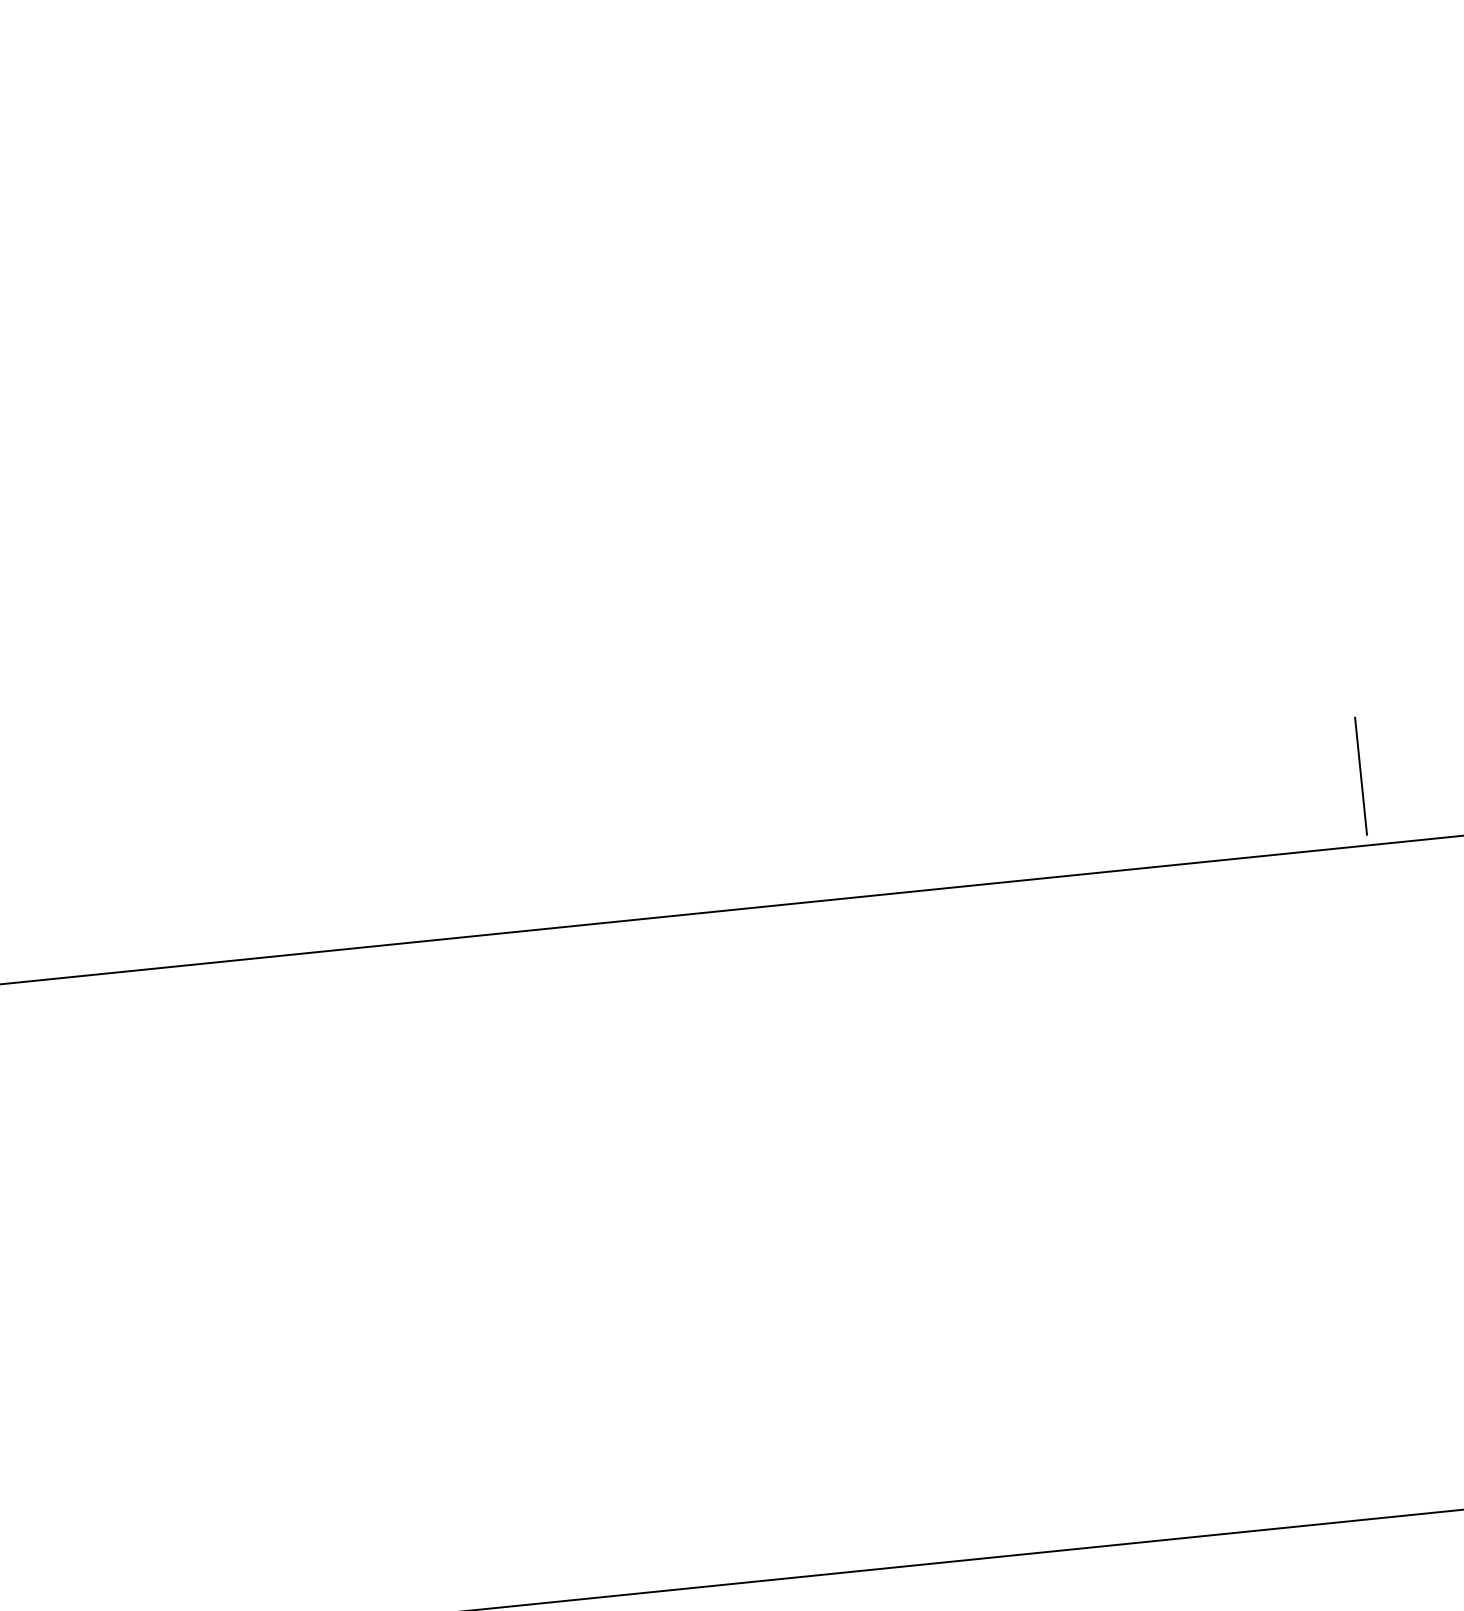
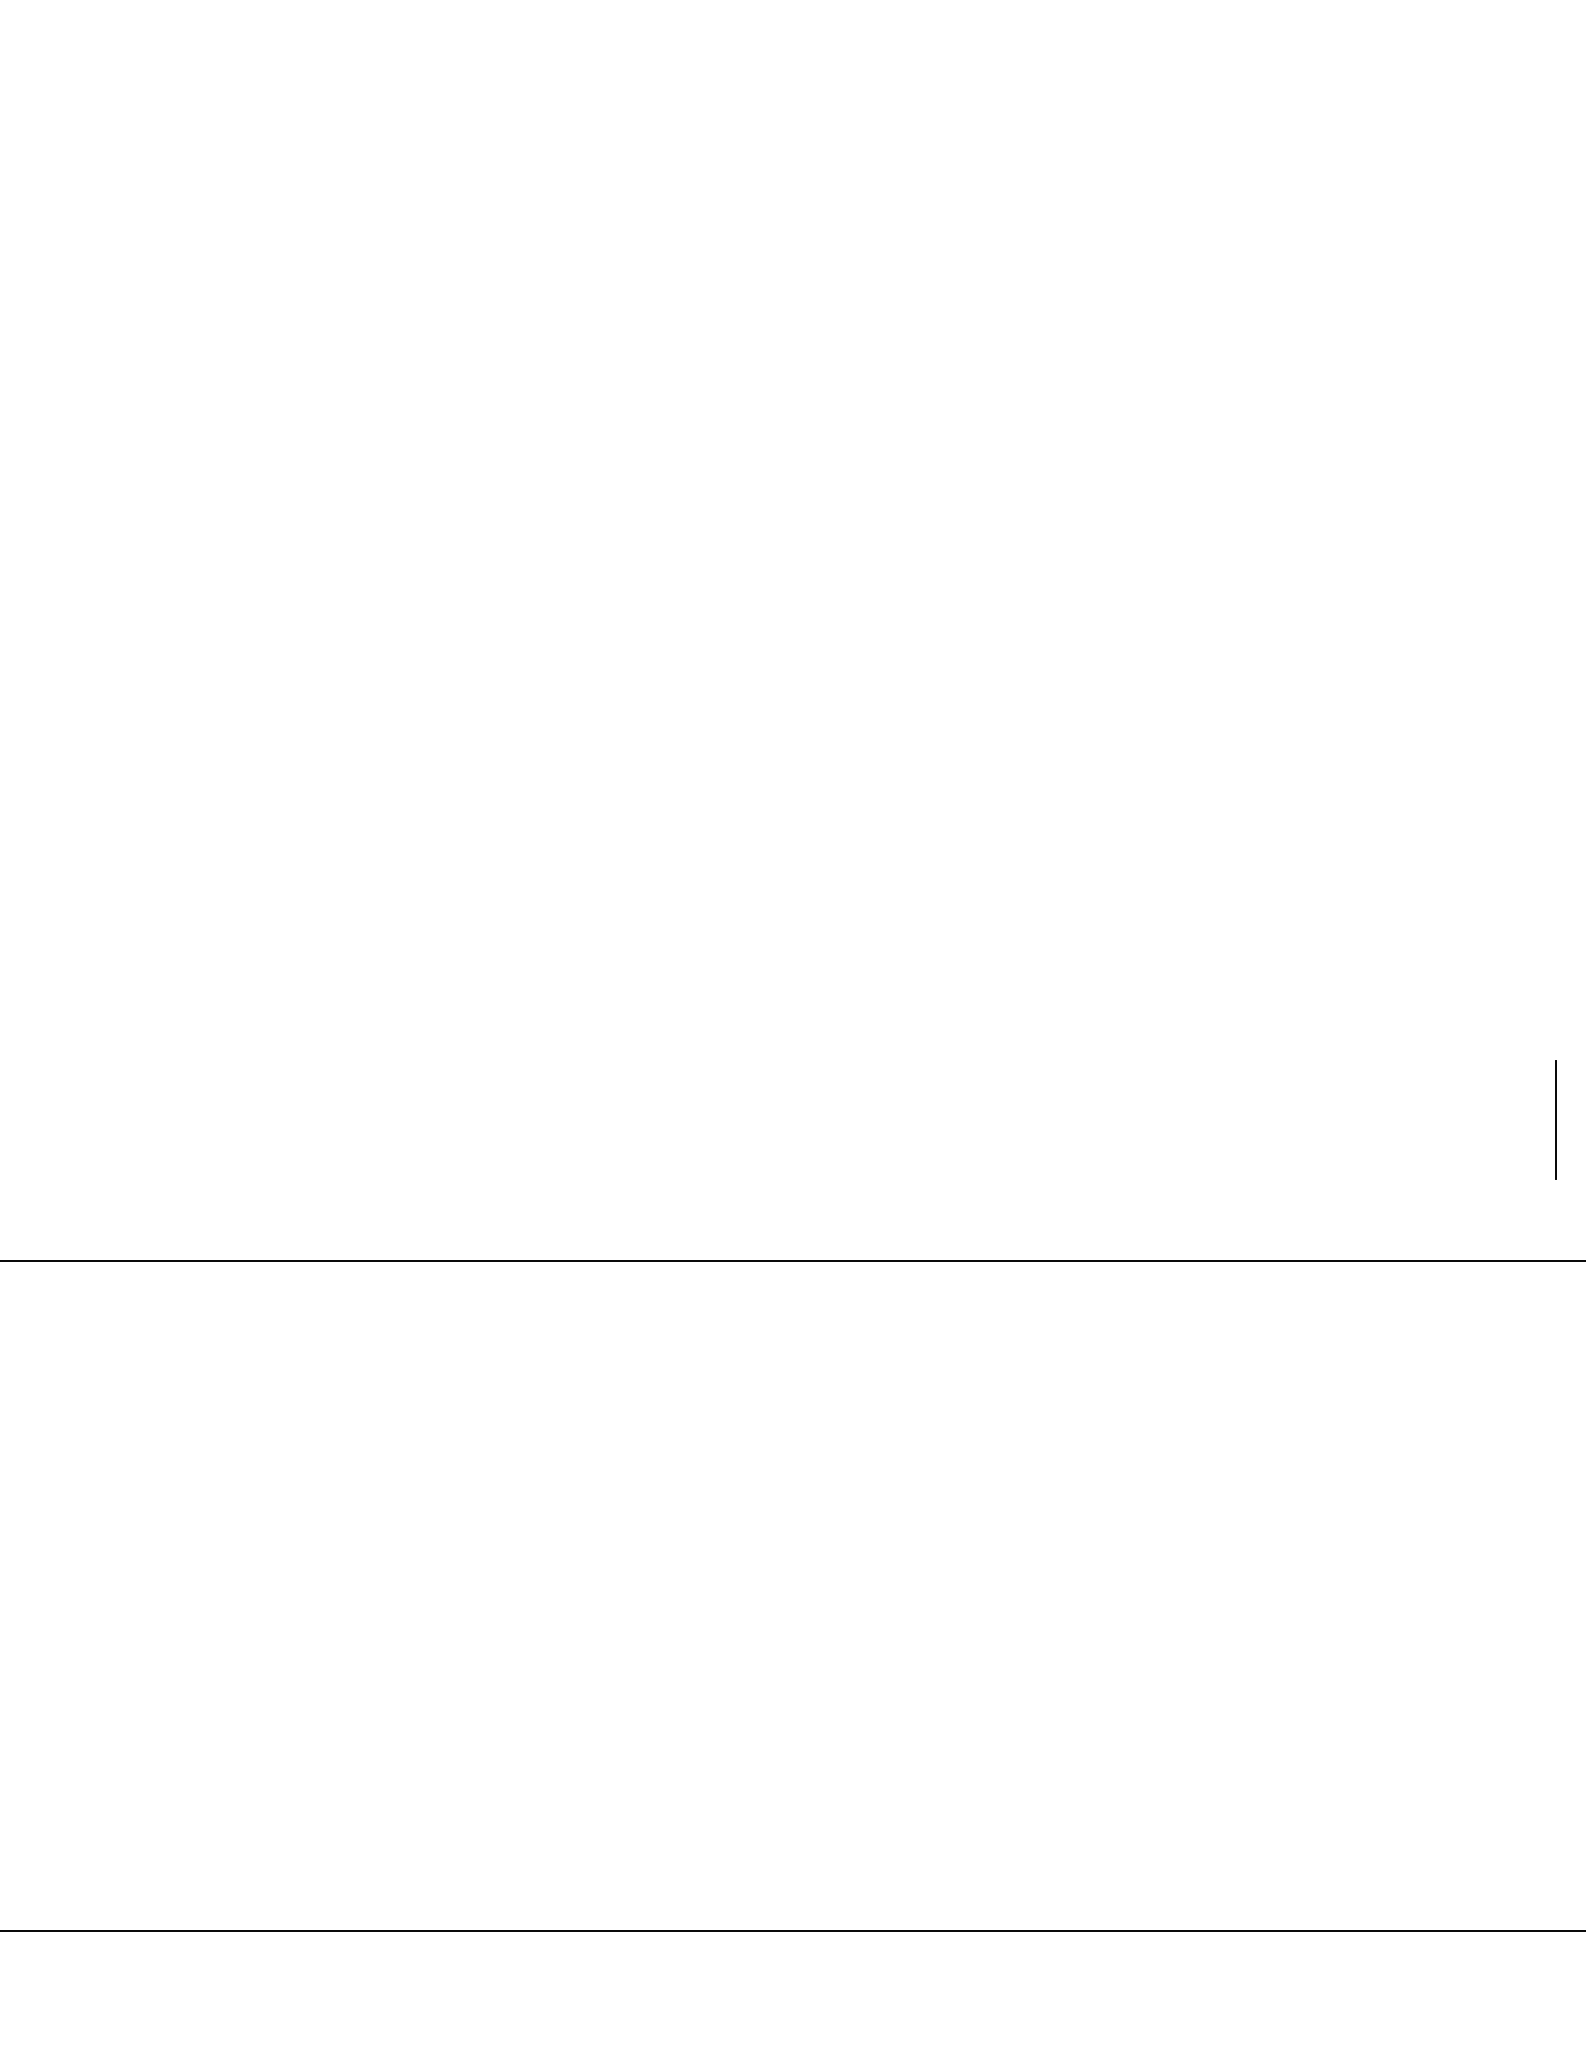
line: (1360, 775) -> (1555, 1119), moved

